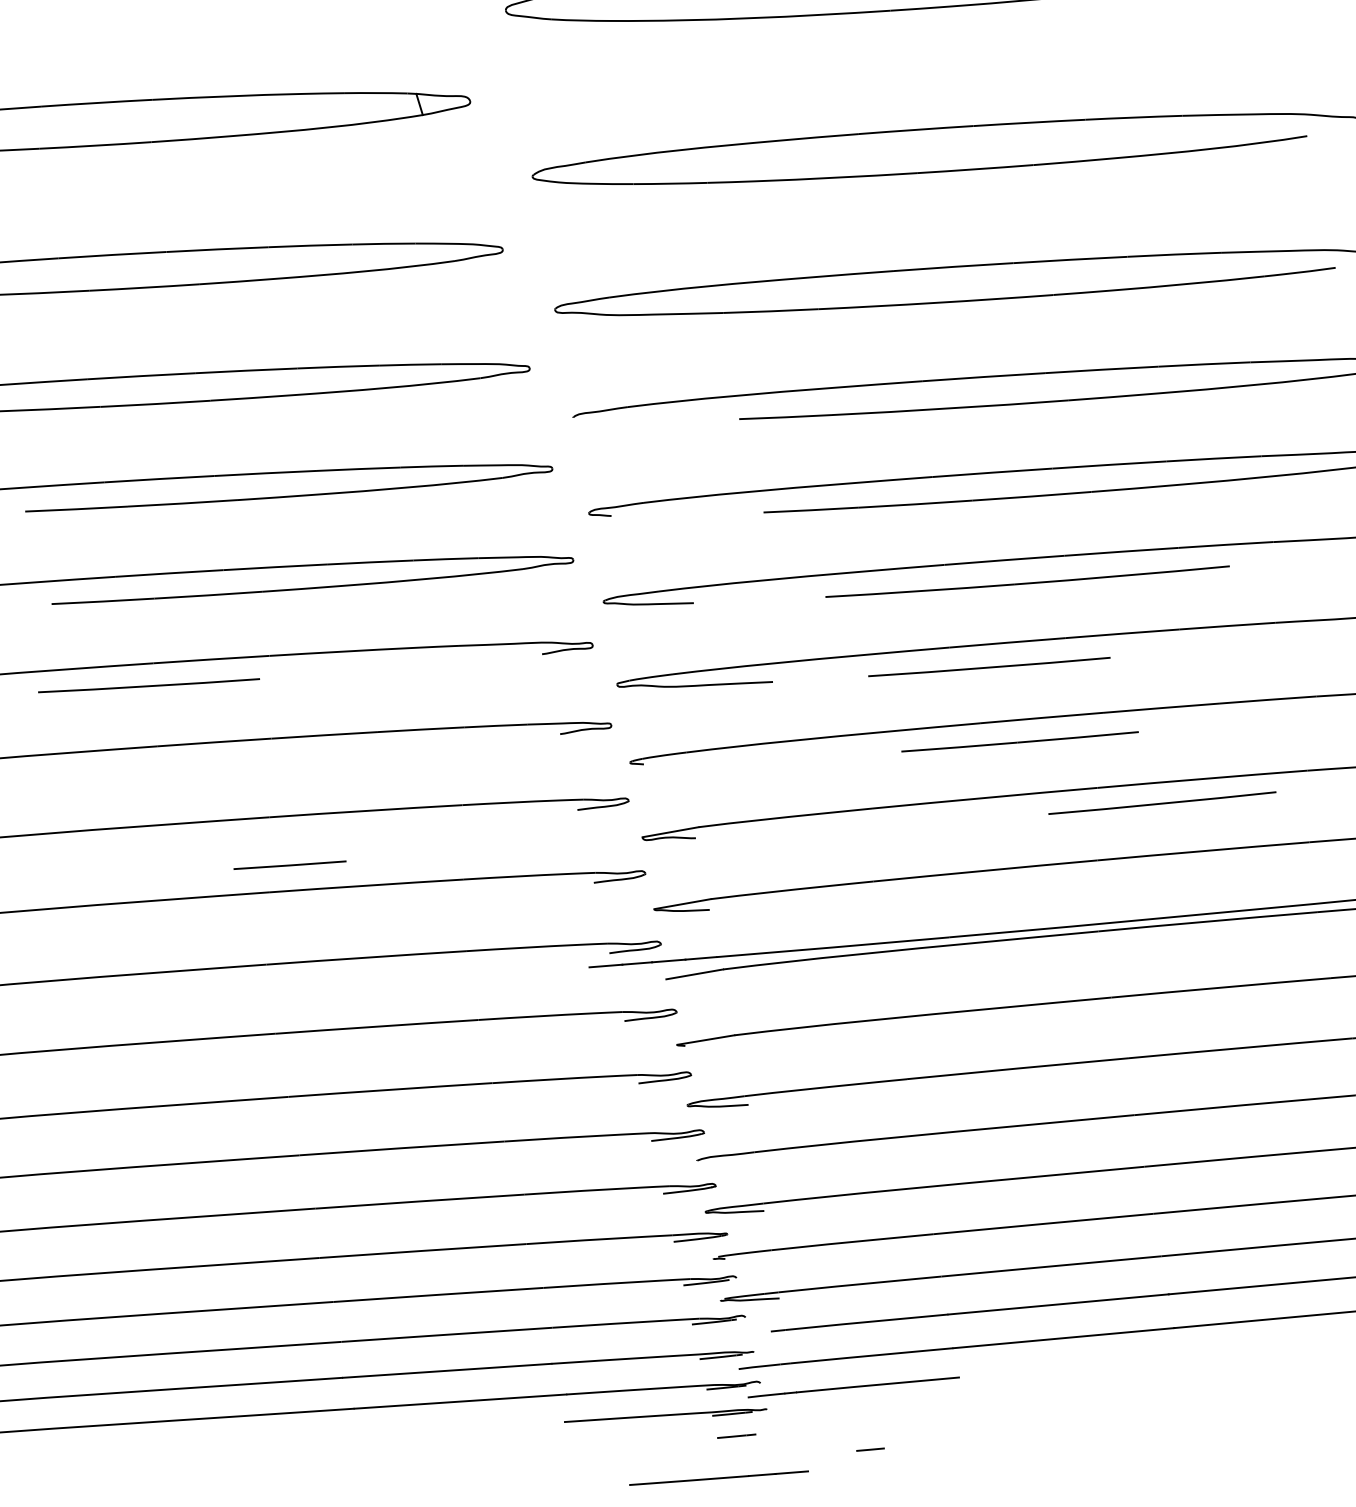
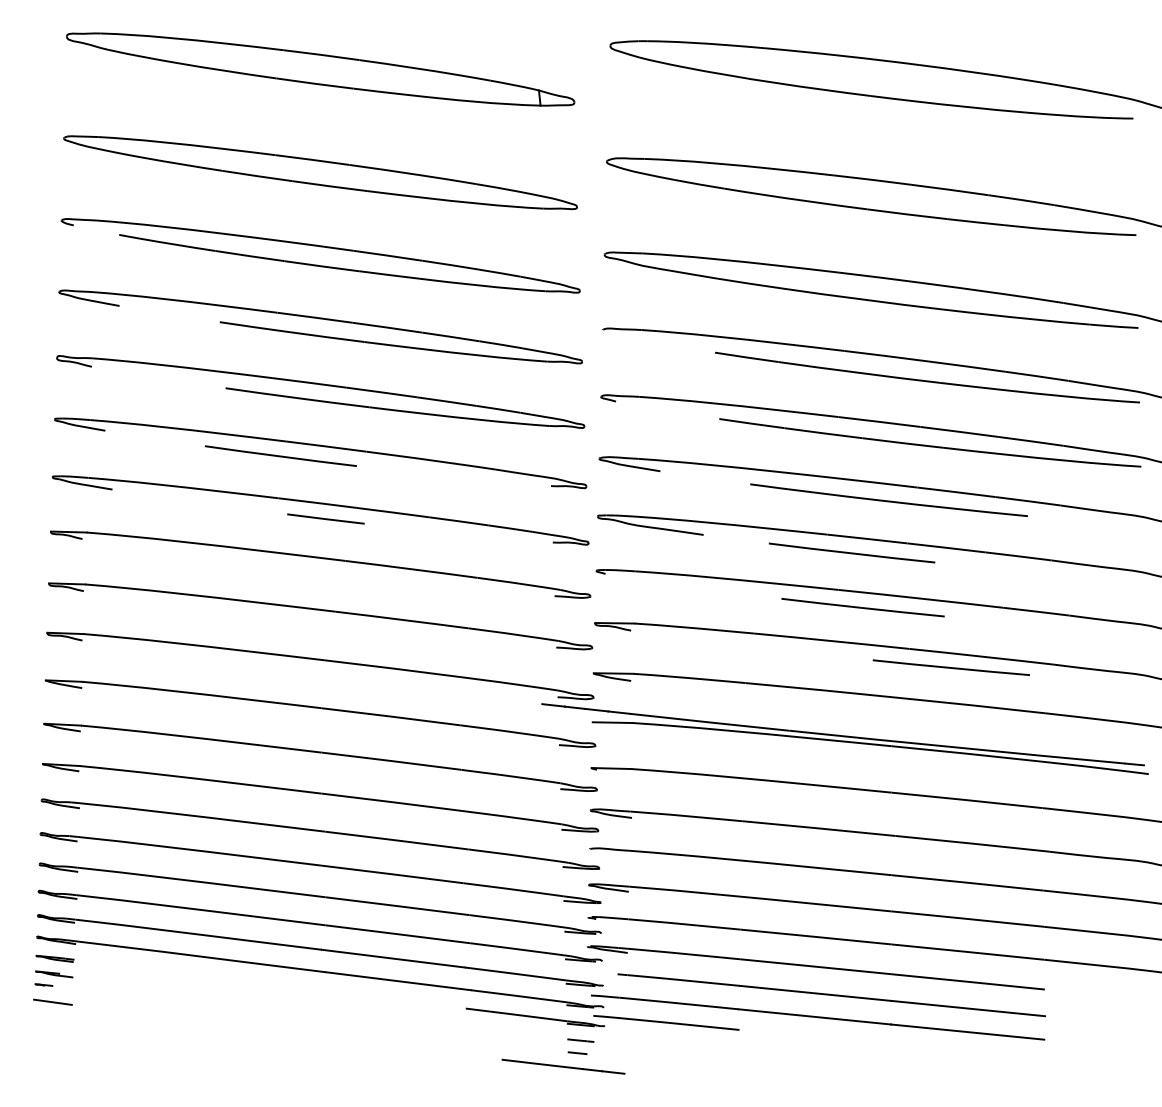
line: (289, 864) -> (325, 518), moved
line: (870, 1448) -> (577, 1052), moved

